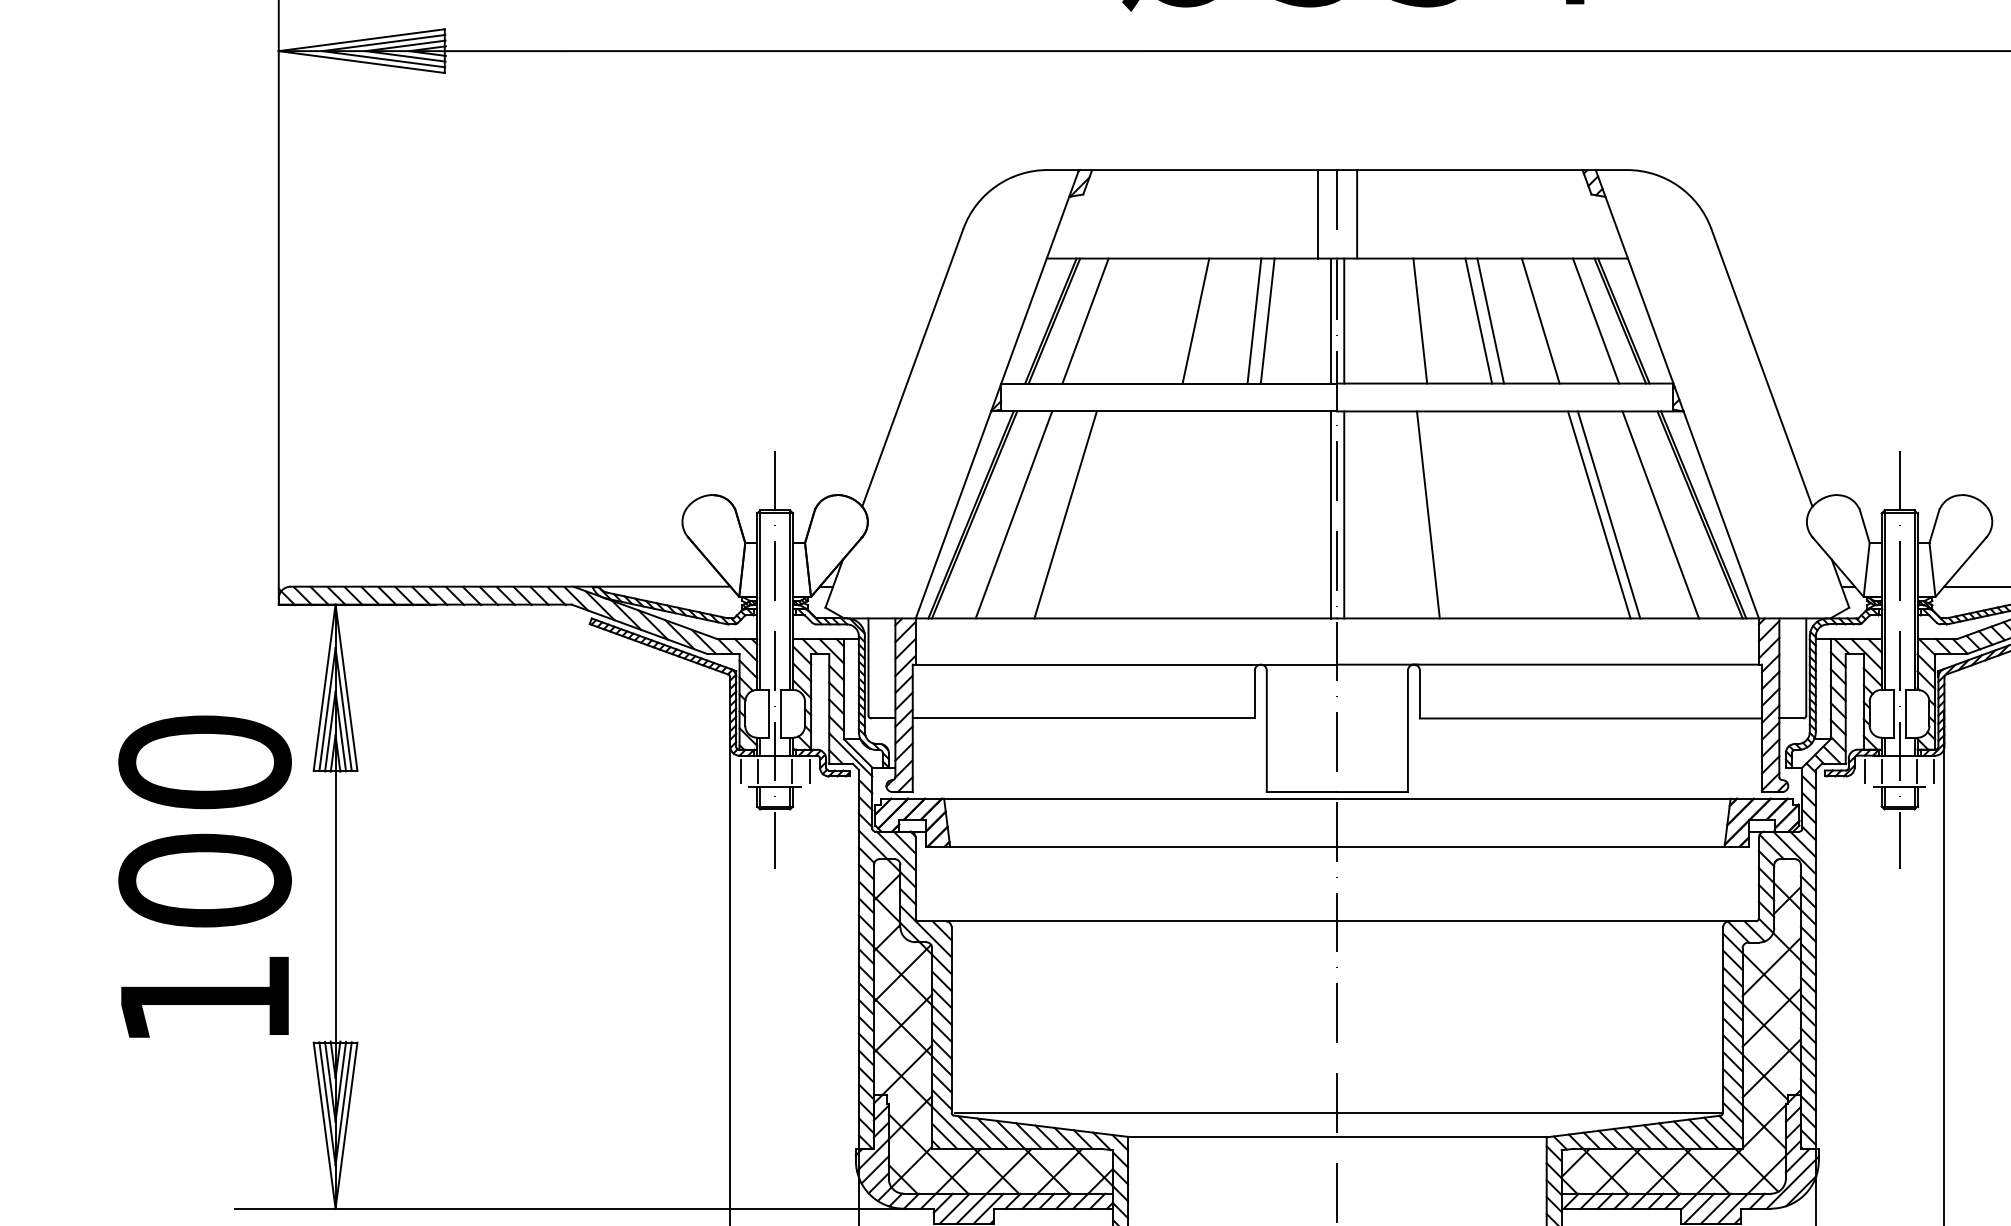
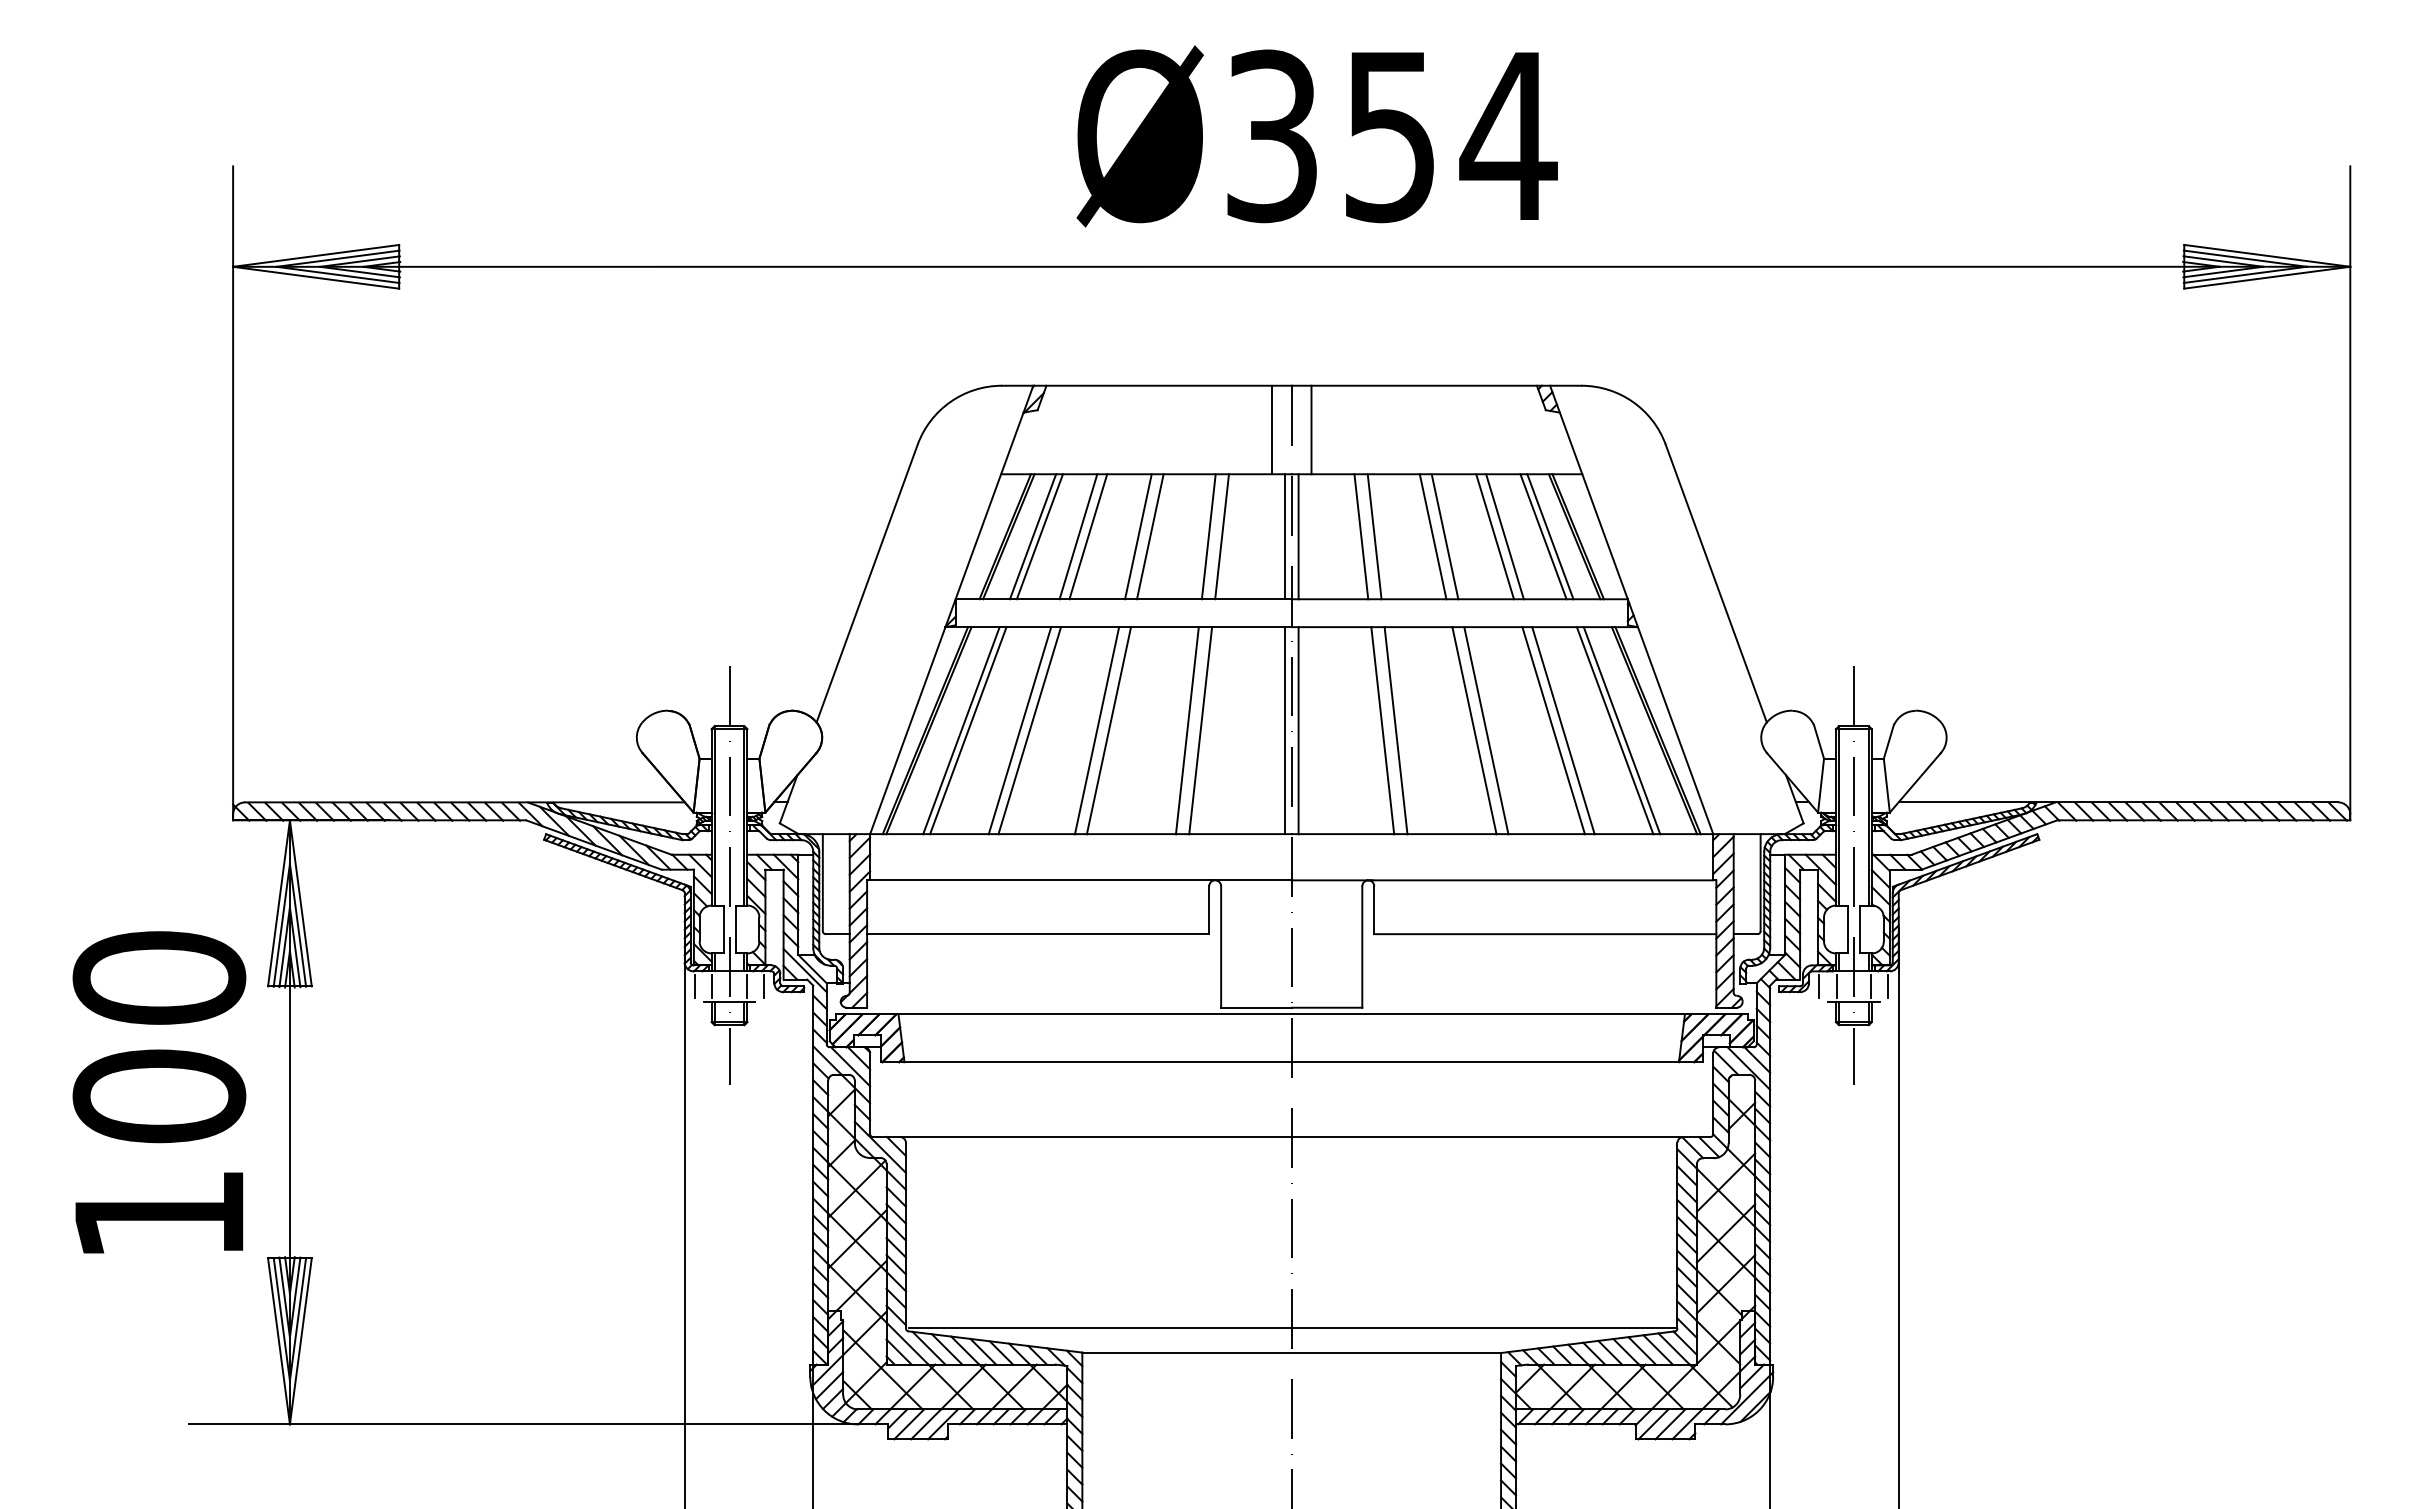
line: (1078, 320) -> (1032, 536), added
line: (1124, 320) -> (1078, 536), added
line: (1134, 320) -> (1088, 536), added
line: (1184, 320) -> (1138, 536), added
line: (1407, 320) -> (1361, 536), added
line: (1550, 320) -> (1504, 536), added
line: (1589, 320) -> (1543, 536), added
line: (1007, 514) -> (961, 730), added
line: (1075, 514) -> (1029, 730), added
line: (1142, 514) -> (1096, 730), added
line: (1154, 514) -> (1108, 730), added
line: (1232, 514) -> (1186, 730), added
line: (1246, 514) -> (1200, 730), added
line: (1441, 514) -> (1395, 730), added
line: (1520, 514) -> (1474, 730), added
line: (1532, 514) -> (1486, 730), added
line: (1667, 514) -> (1621, 730), added

